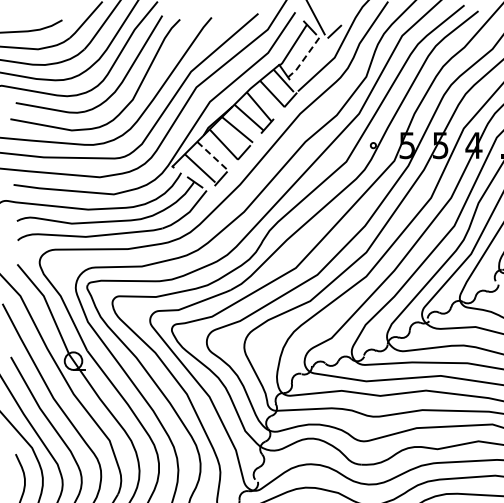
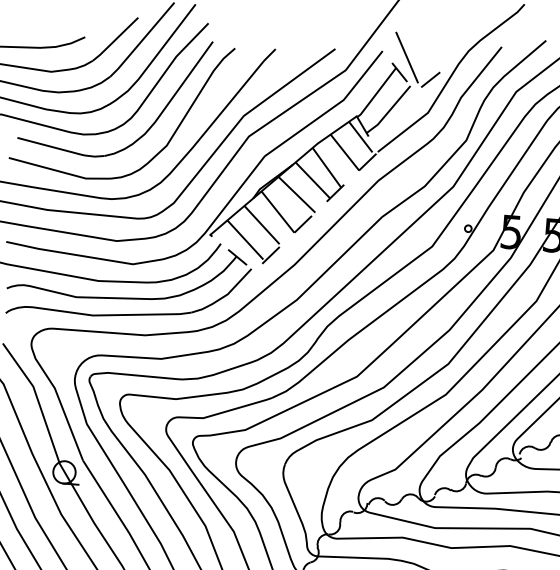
line: (304, 58) -> (389, 110), dashed -> solid
line: (212, 156) -> (262, 226), dashed -> solid

